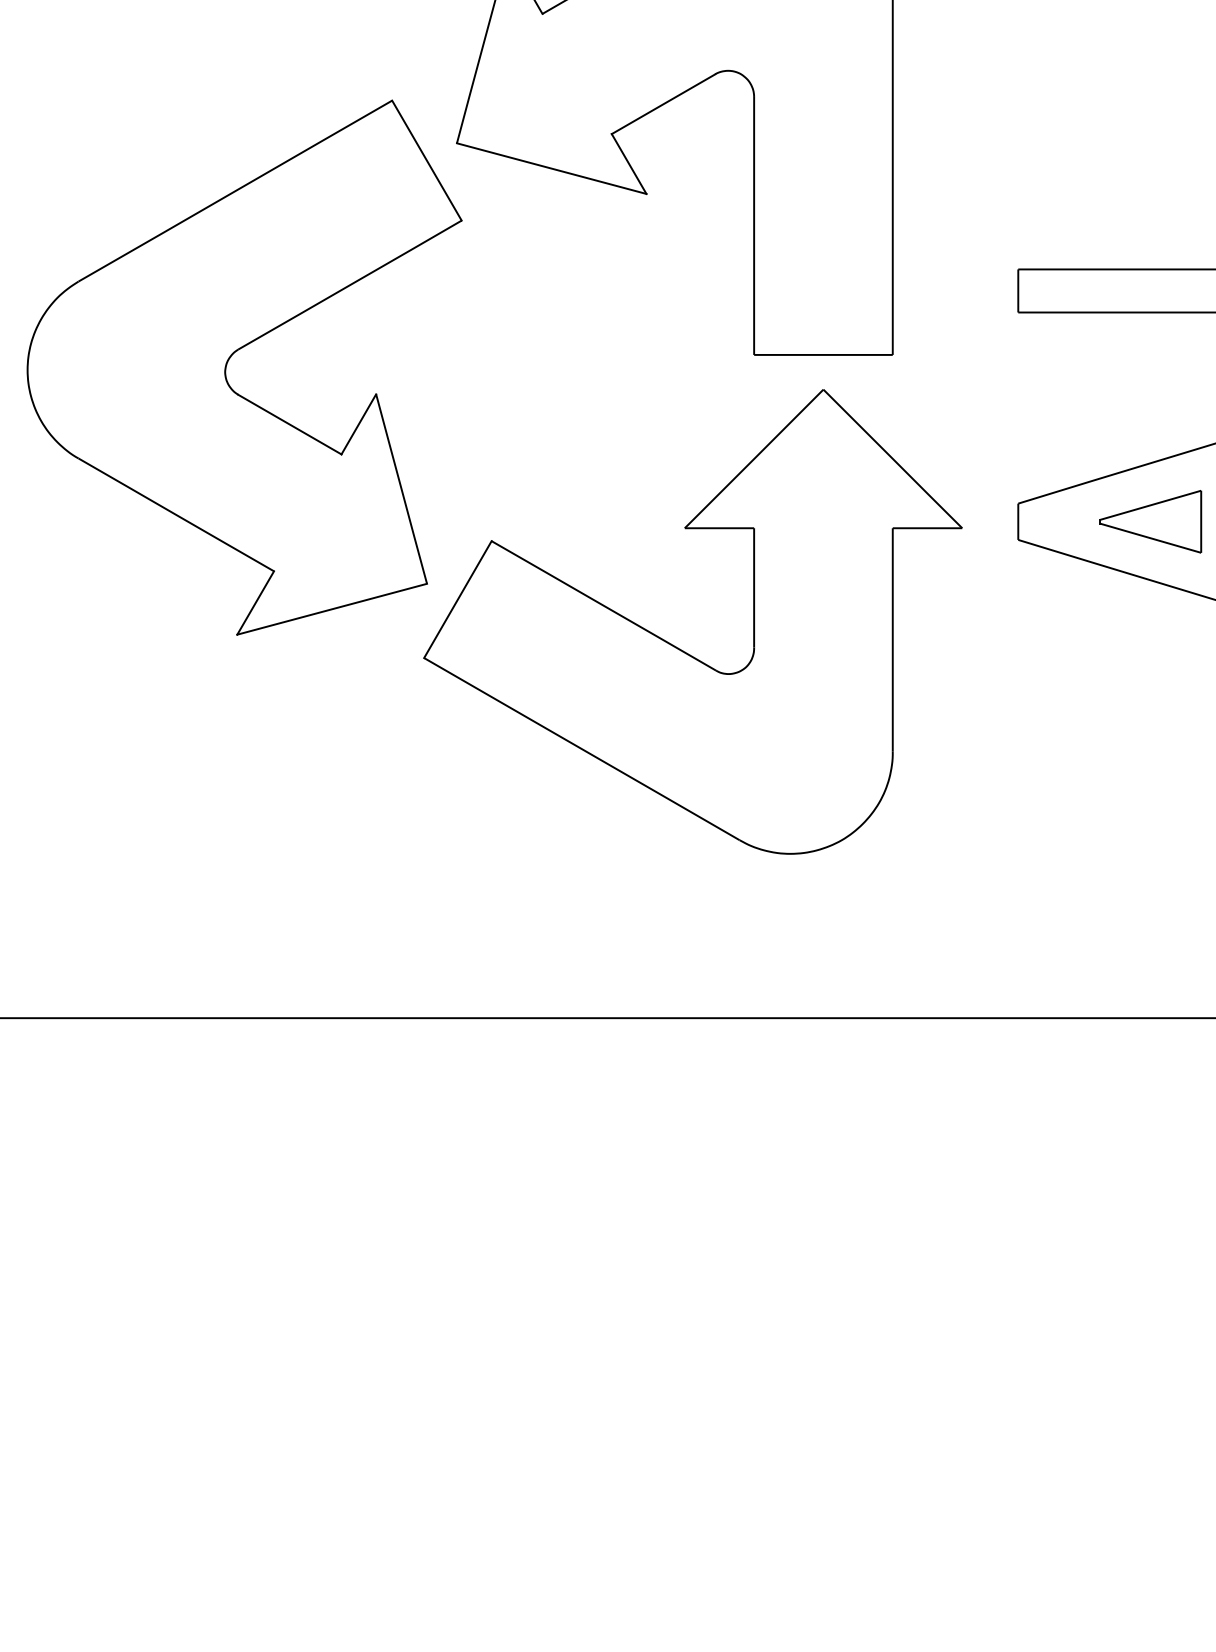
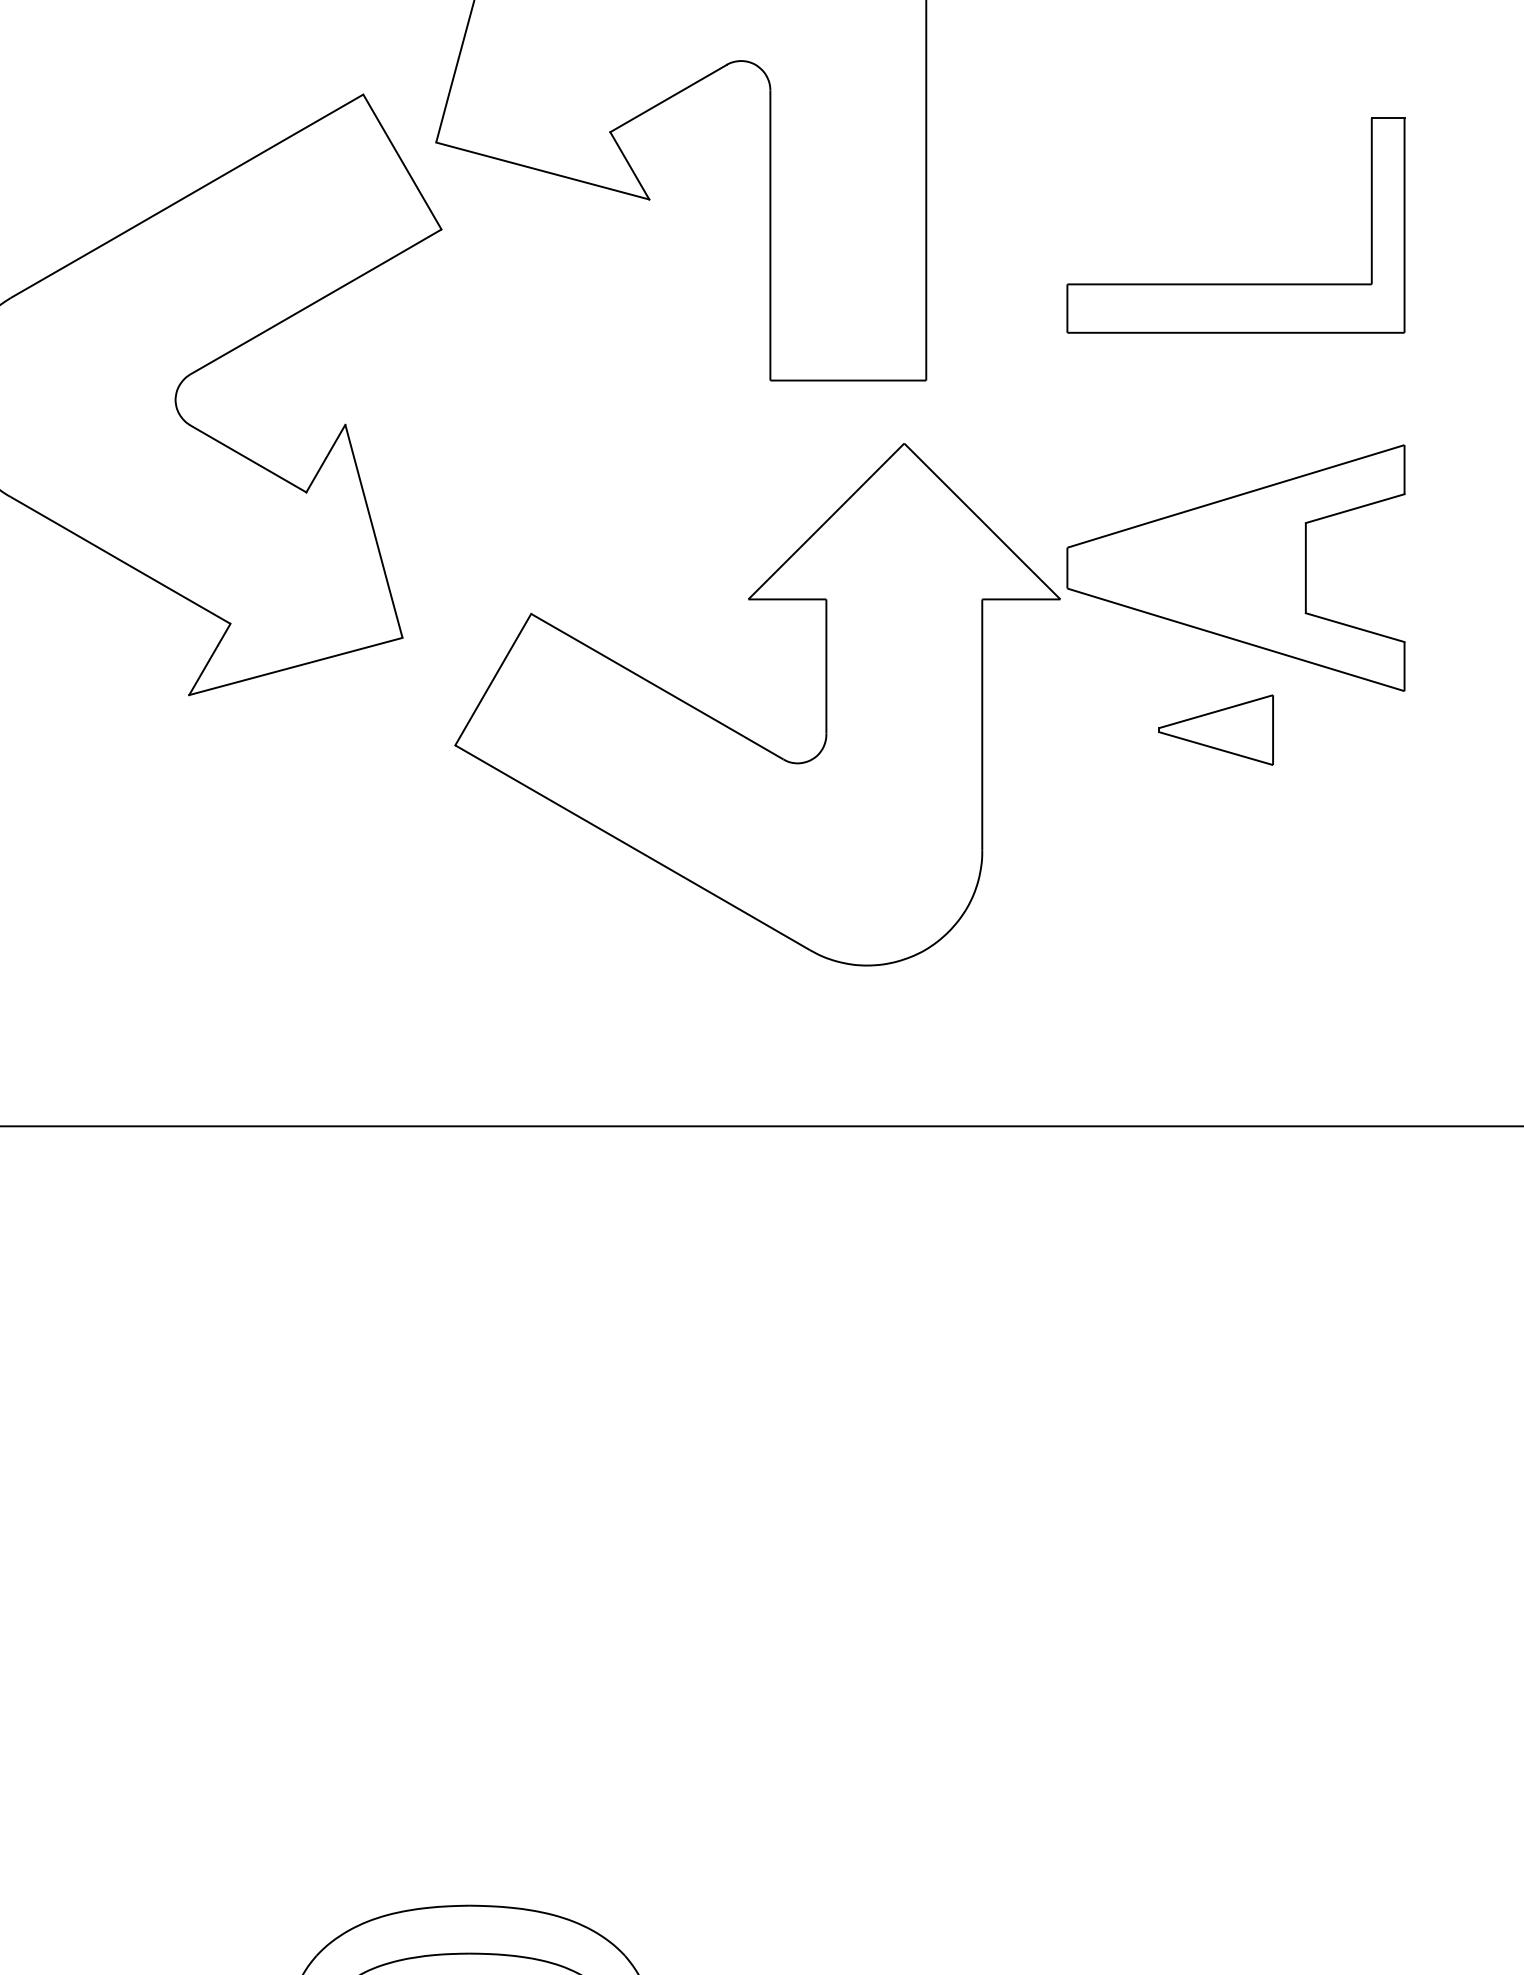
part: (1149, 521) -> (1215, 729), moved
part: (676, 646) -> (739, 732), moved

